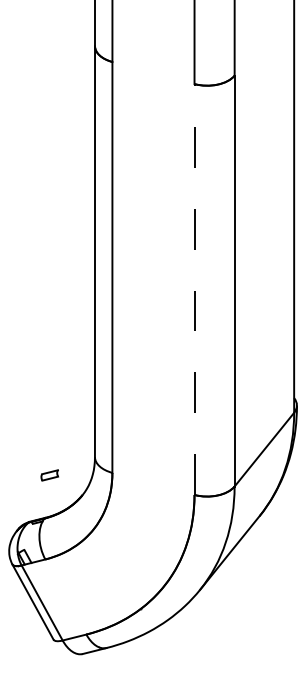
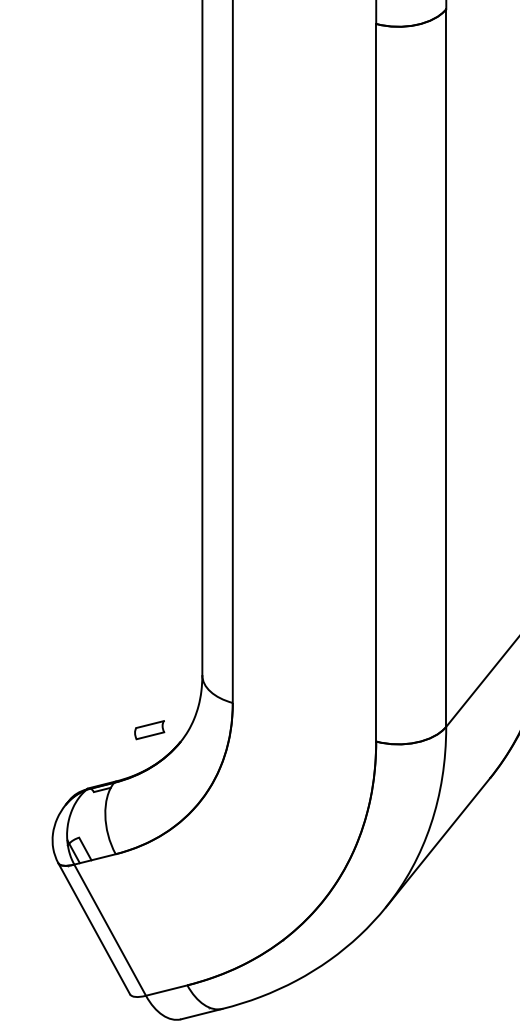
line: (194, 289) -> (376, 382), dashed -> solid
part: (49, 475) -> (149, 730), moved

